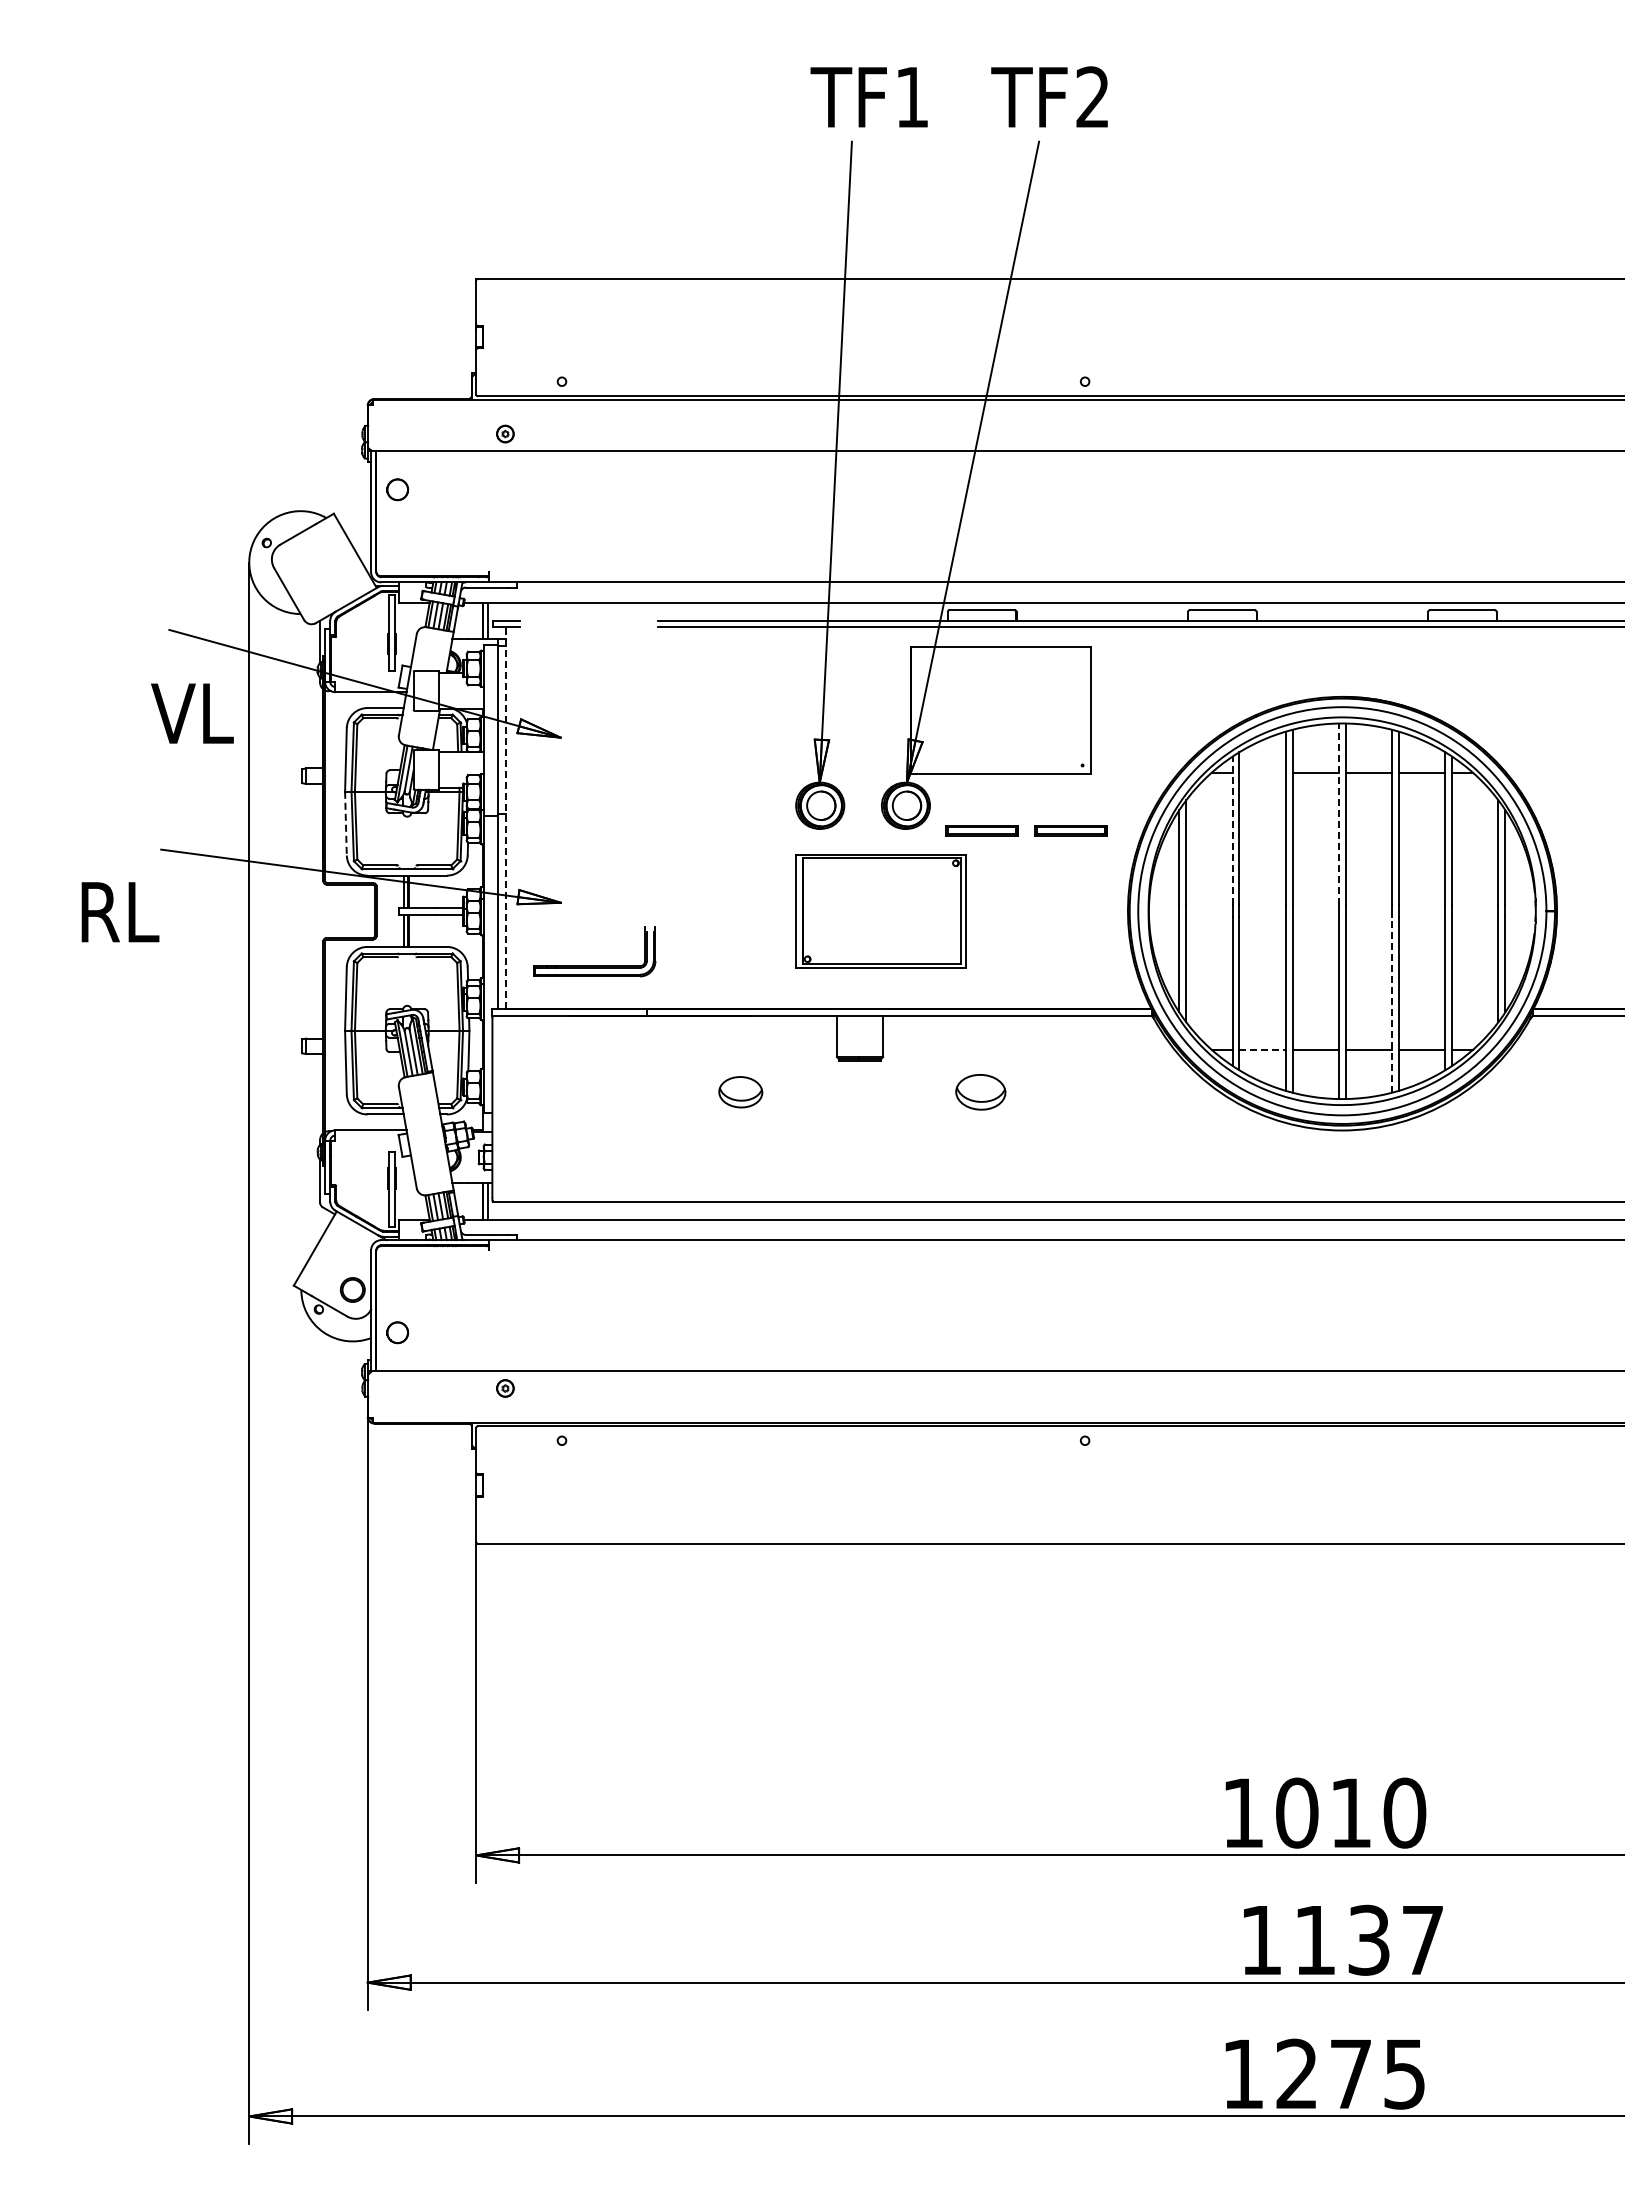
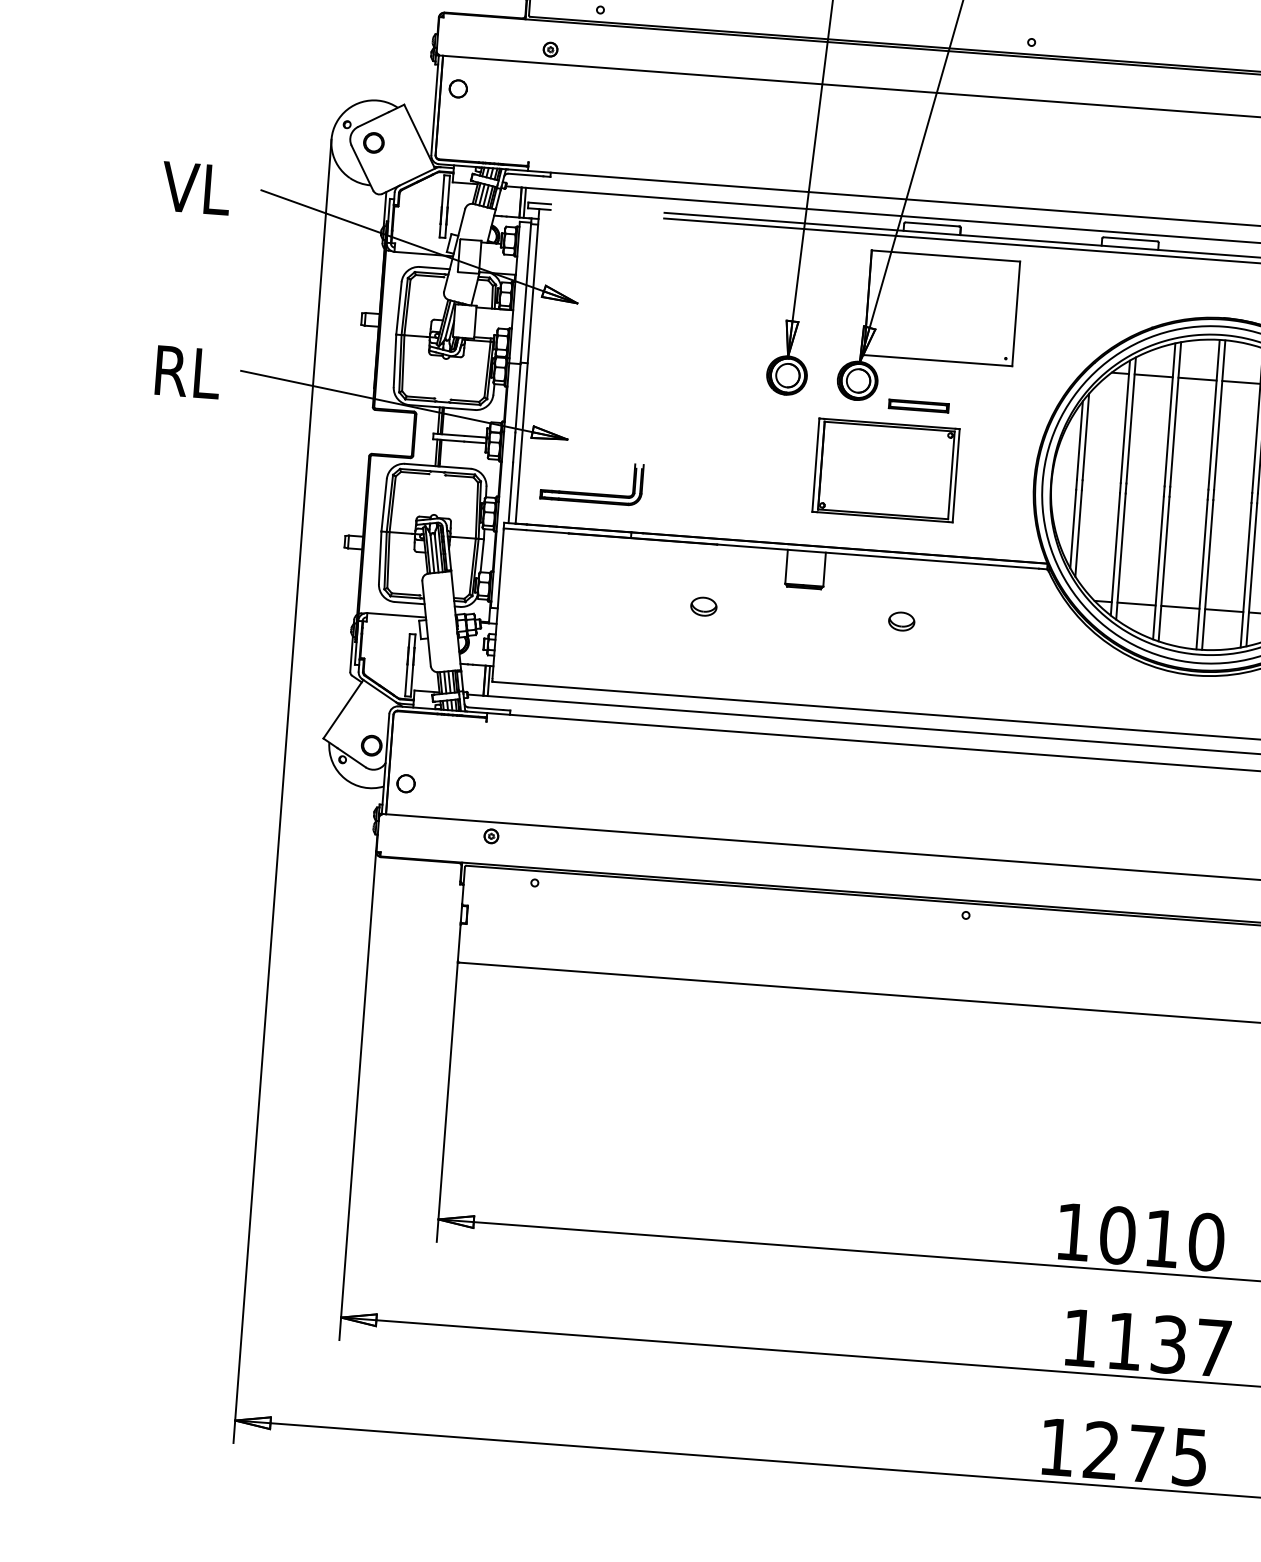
part: (300, 562) -> (373, 142), added
text: (192, 713) -> (196, 188), moved
line: (1262, 772) -> (1153, 375), added
line: (1338, 814) -> (1213, 414), dashed -> solid
line: (506, 818) -> (527, 366), dashed -> solid
line: (345, 823) -> (394, 360), dashed -> solid
part: (1070, 830) -> (991, 411), removed
line: (1232, 830) -> (1125, 421), dashed -> solid
part: (880, 911) -> (885, 470), moved
text: (120, 912) -> (188, 372), moved
line: (1392, 1005) -> (1246, 575), dashed -> solid
line: (1263, 1049) -> (1137, 603), dashed -> solid
part: (740, 1091) -> (703, 606), size x0.71
part: (980, 1091) -> (901, 621), size x0.62

